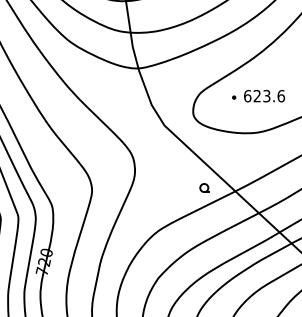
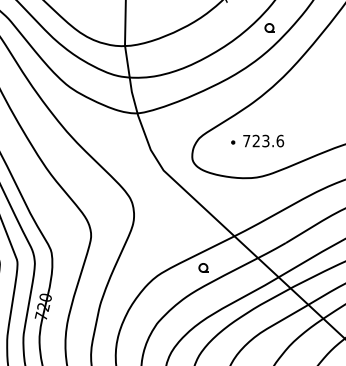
text: (247, 95) -> (246, 140), 623.6 -> 723.6
part: (204, 187) -> (203, 267), moved

